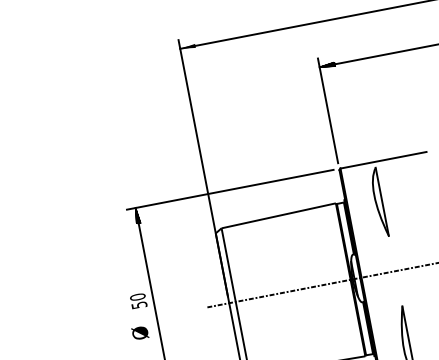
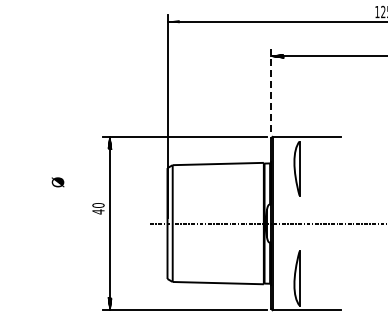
line: (327, 110) -> (271, 90), solid -> dashed
text: (139, 304) -> (98, 211), 50 -> 40
text: (139, 333) -> (57, 182), moved

